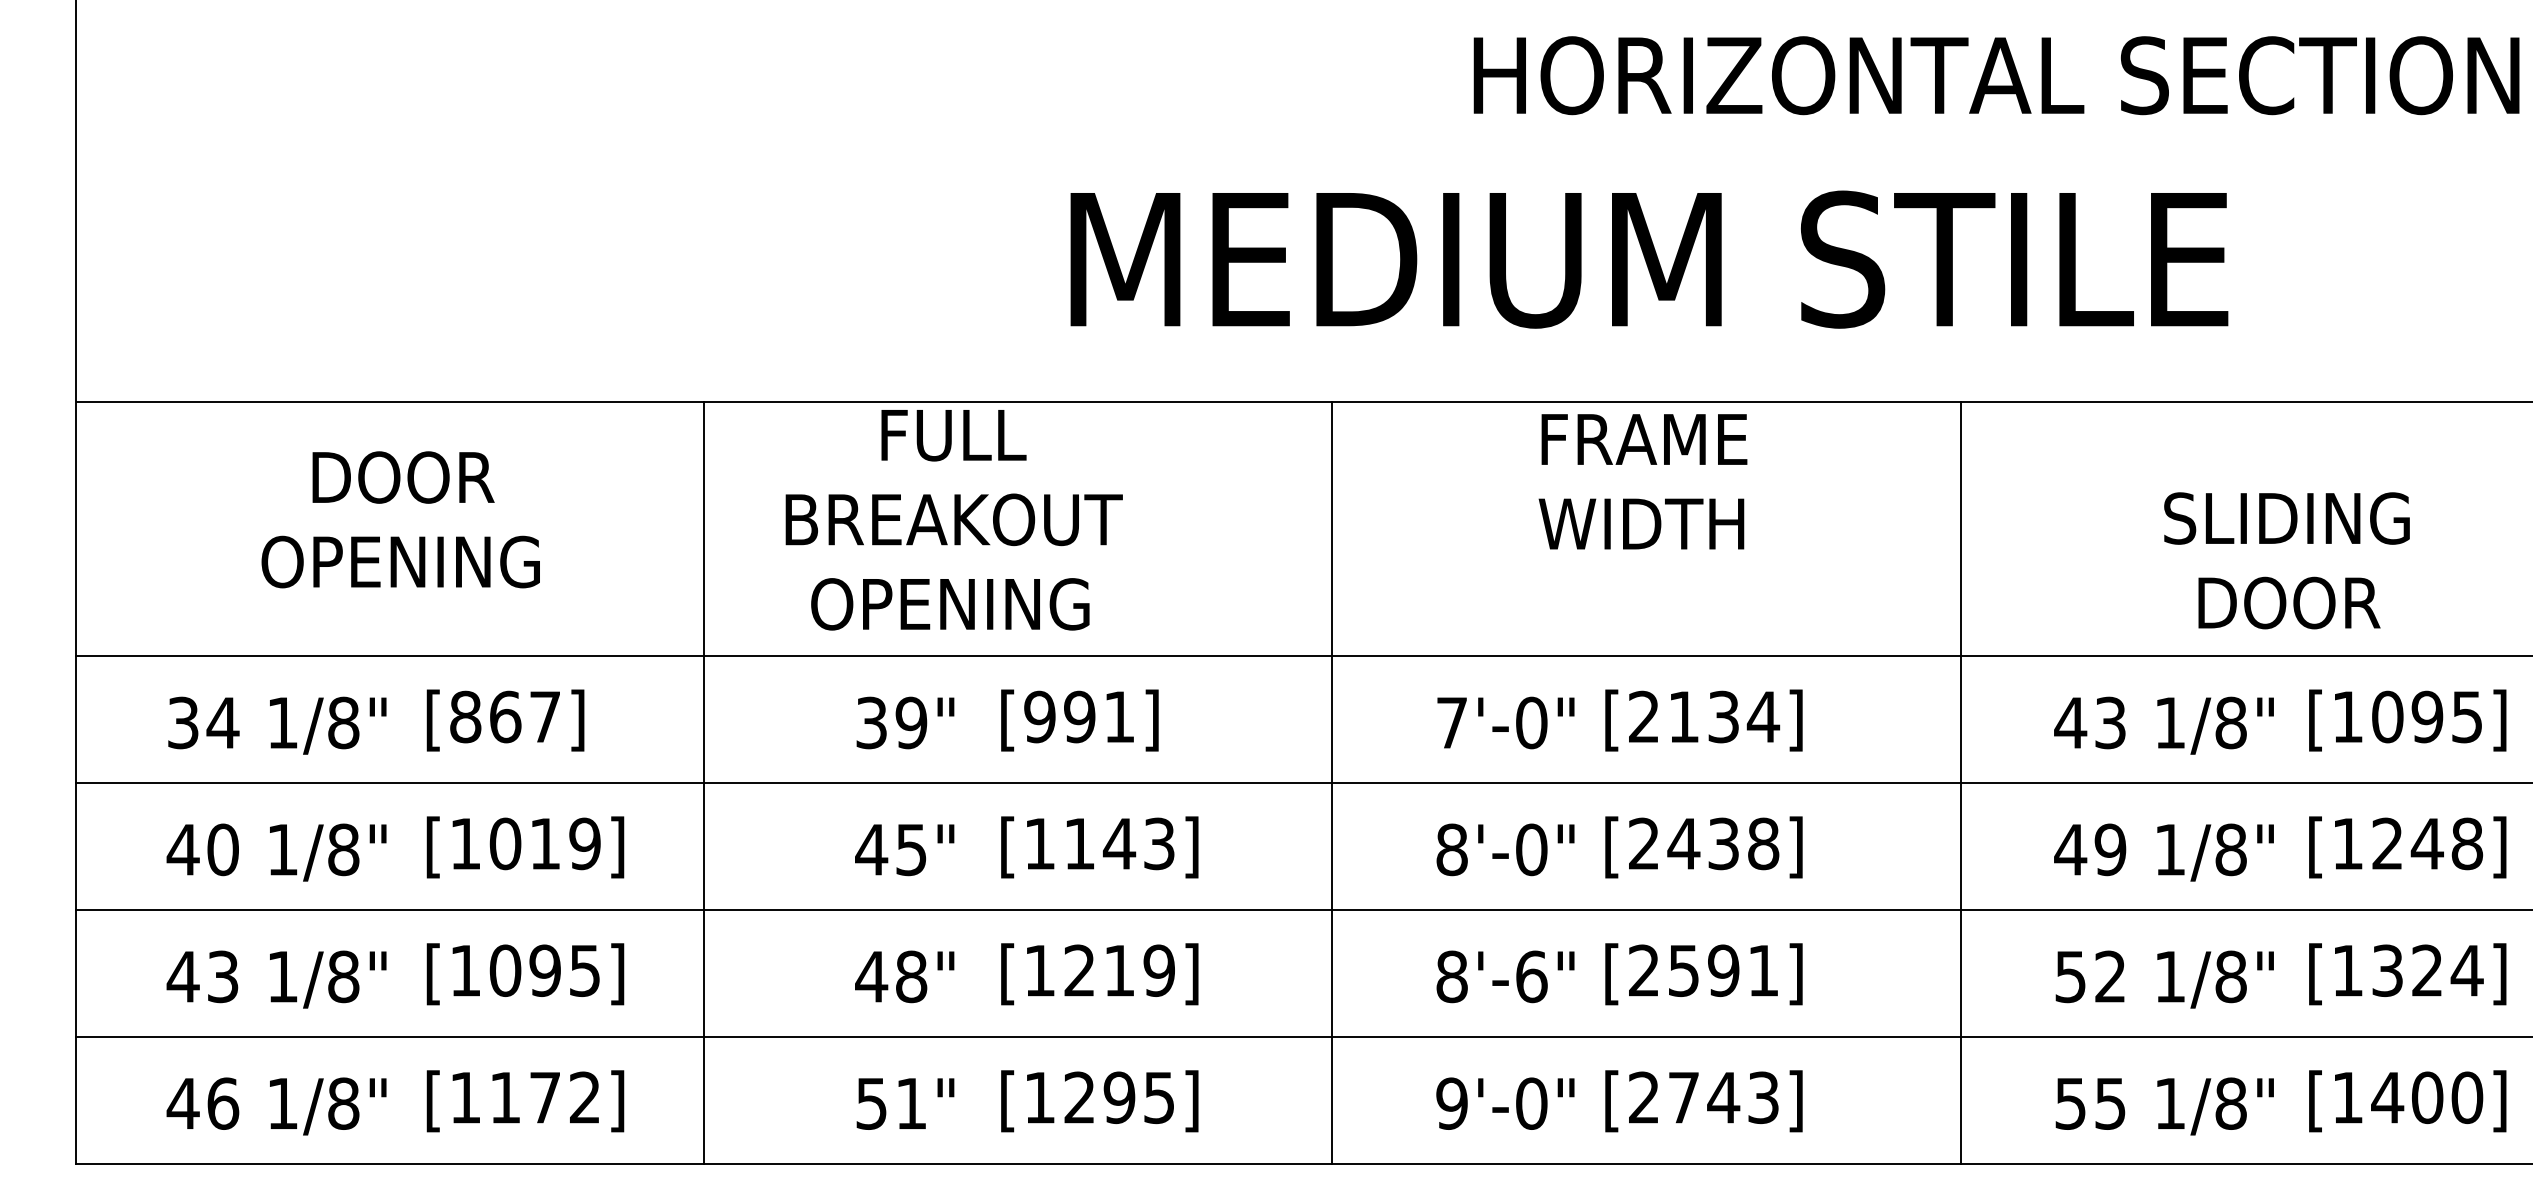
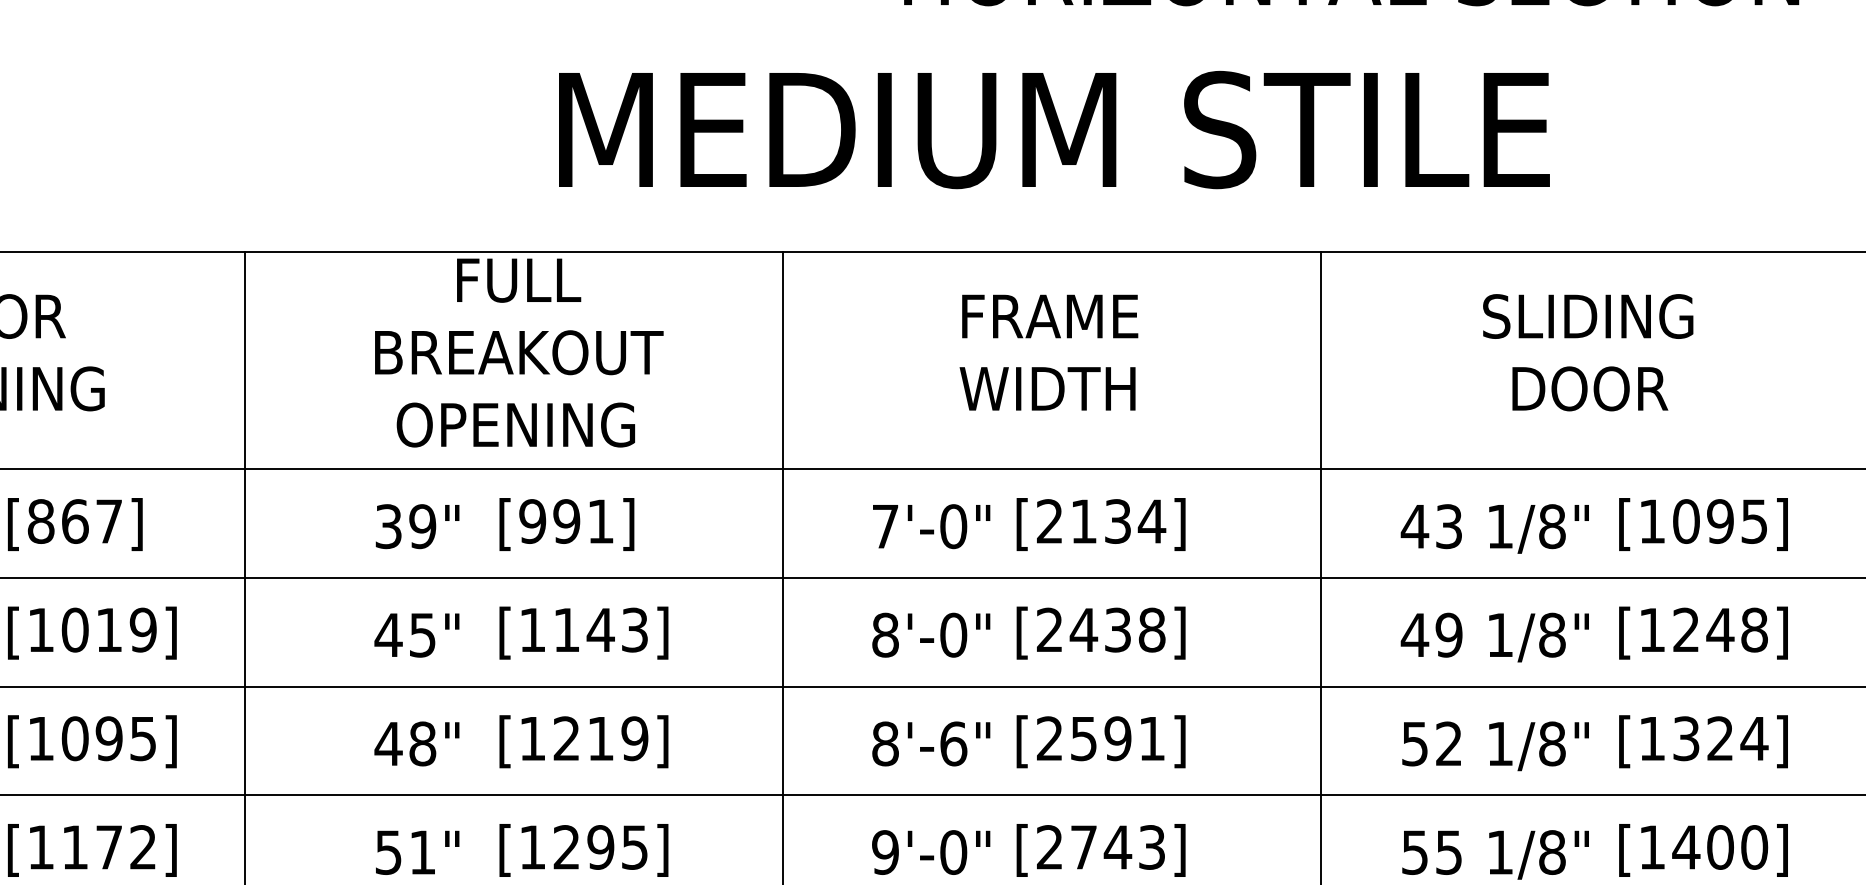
text: (1642, 481) -> (1048, 352), moved
text: (953, 520) -> (518, 353), moved
text: (2286, 560) -> (1587, 352), moved

